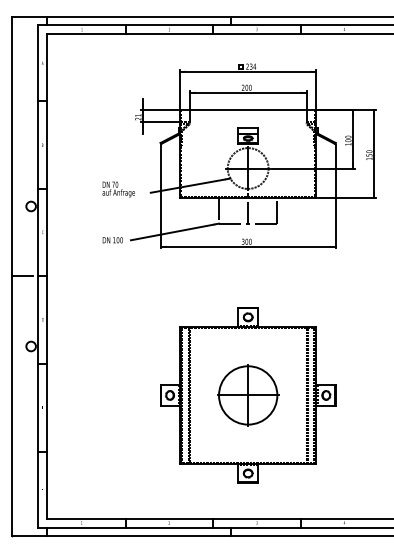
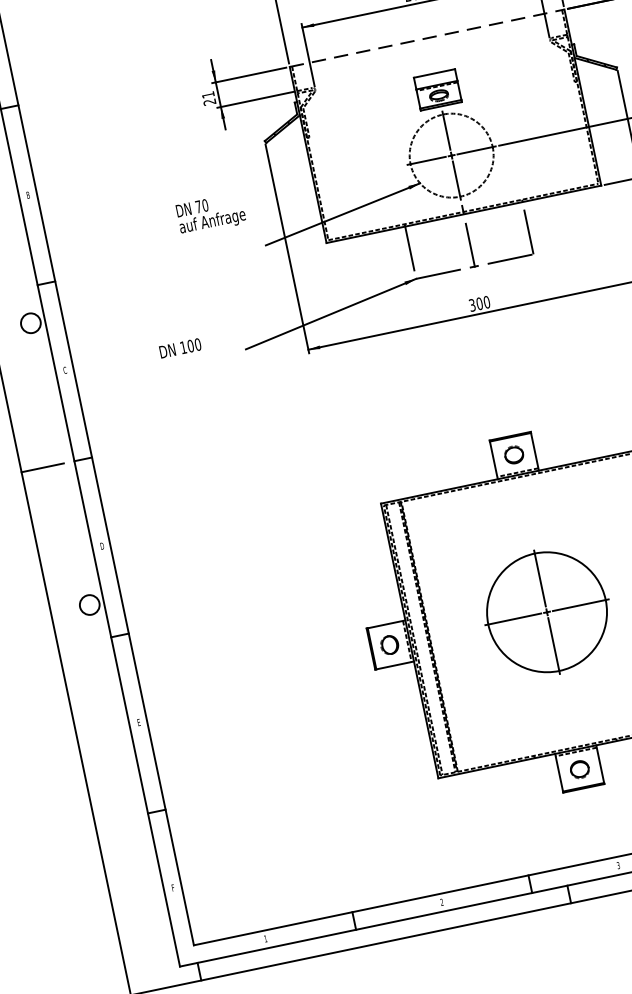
line: (248, 110) -> (427, 38), solid -> dashed
text: (118, 189) -> (210, 214), moved
text: (112, 240) -> (179, 348), moved

